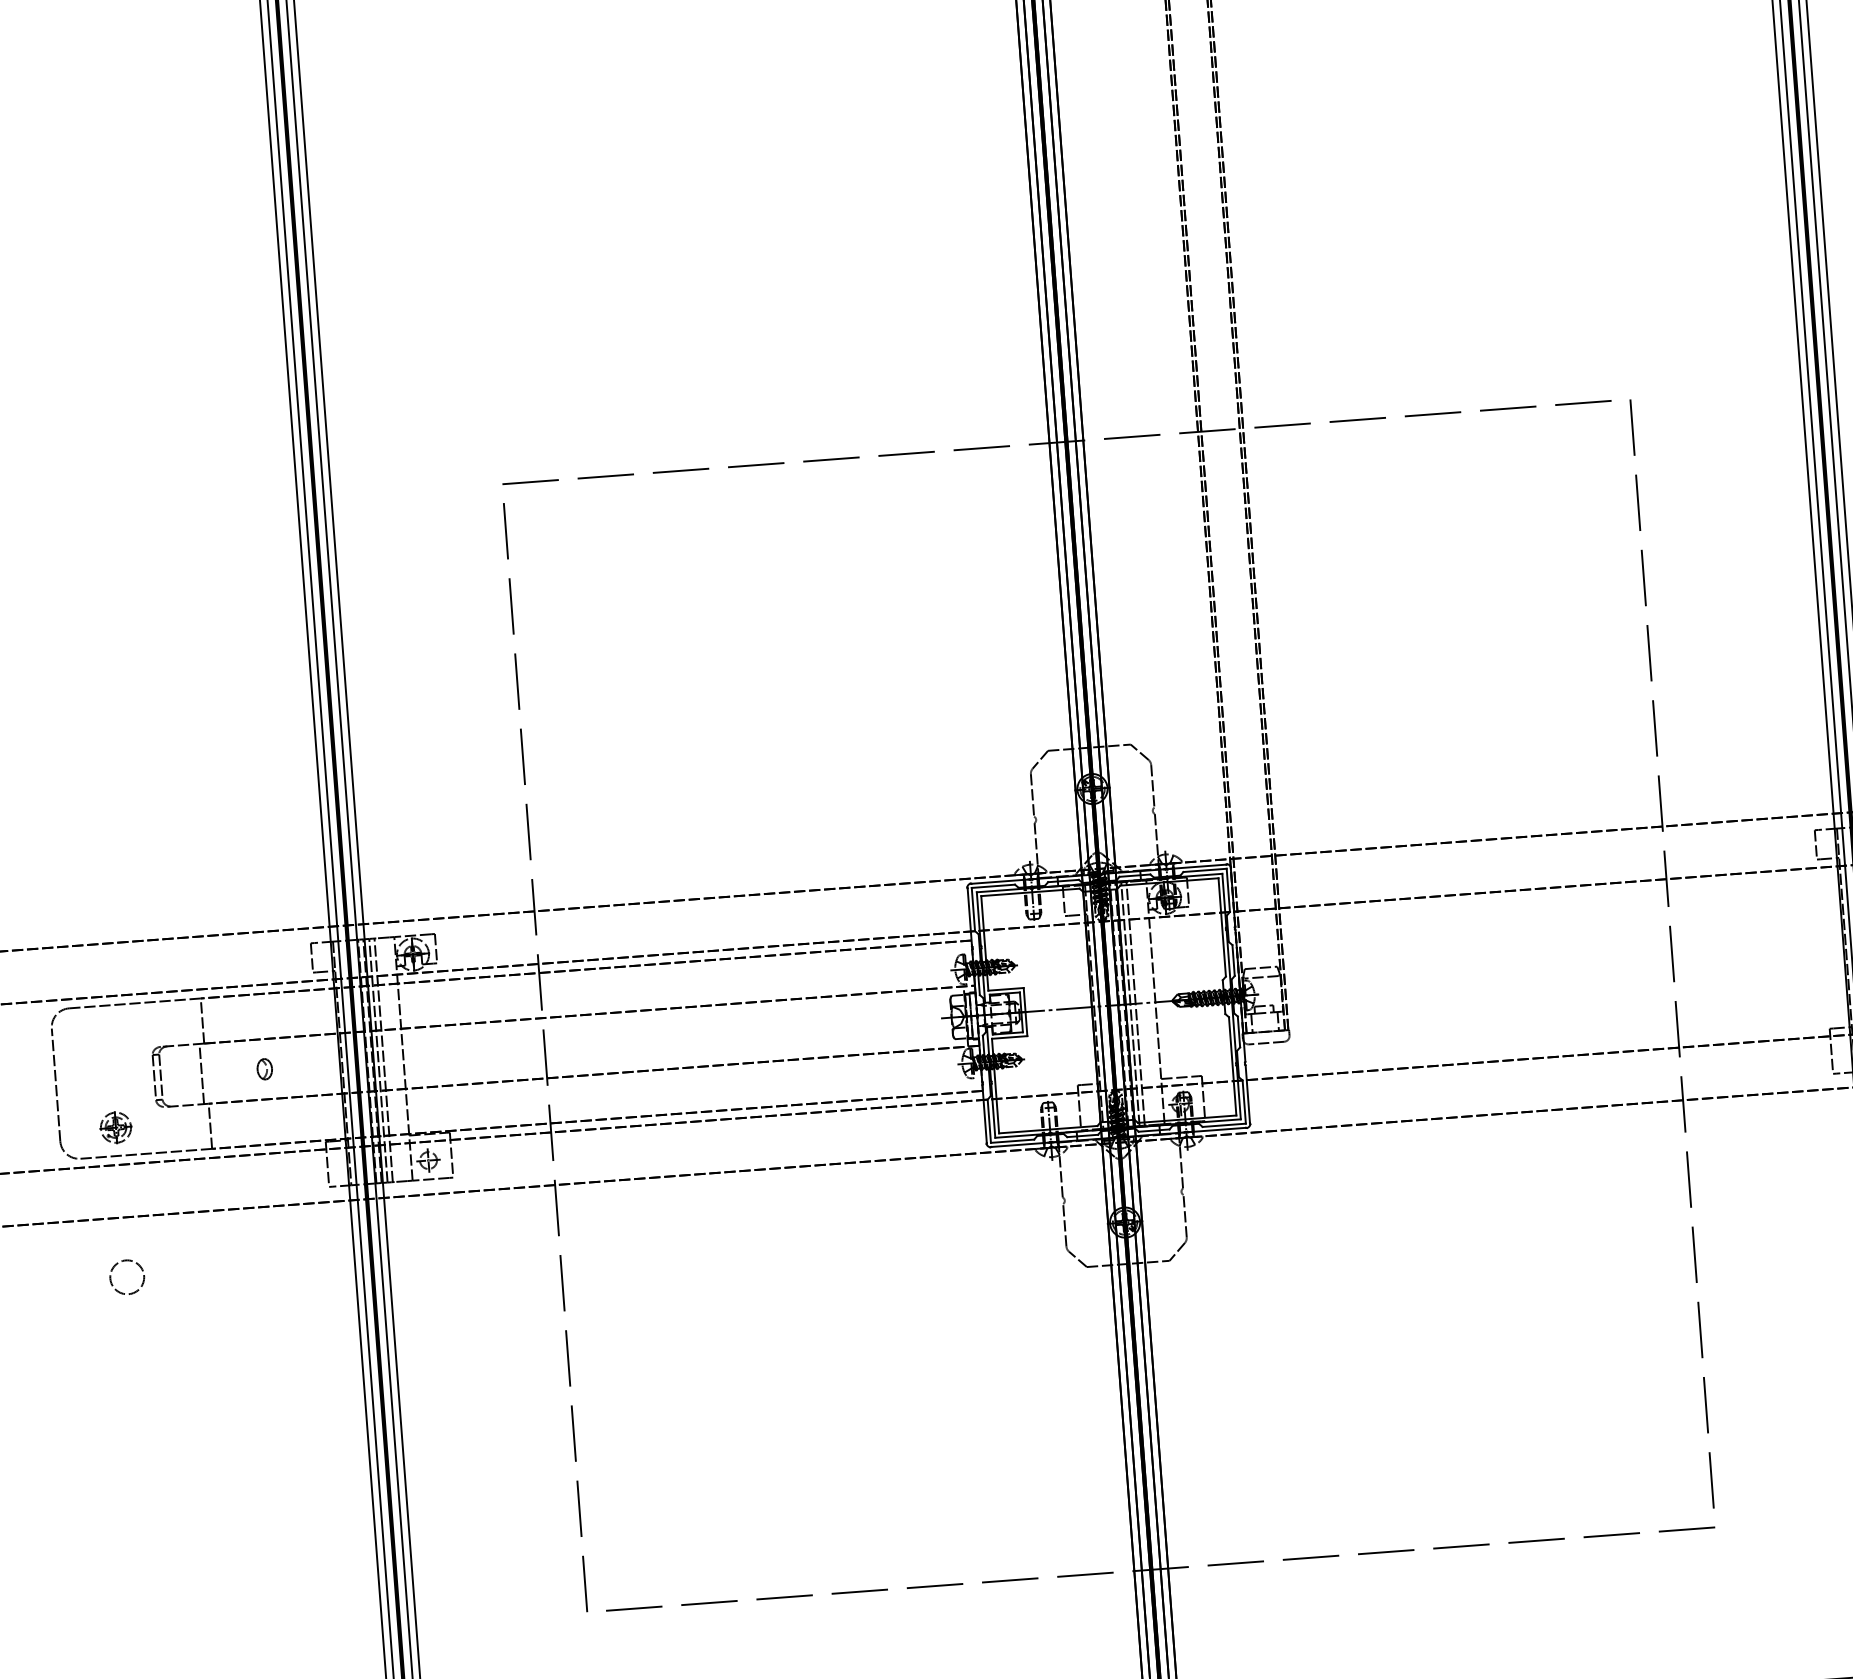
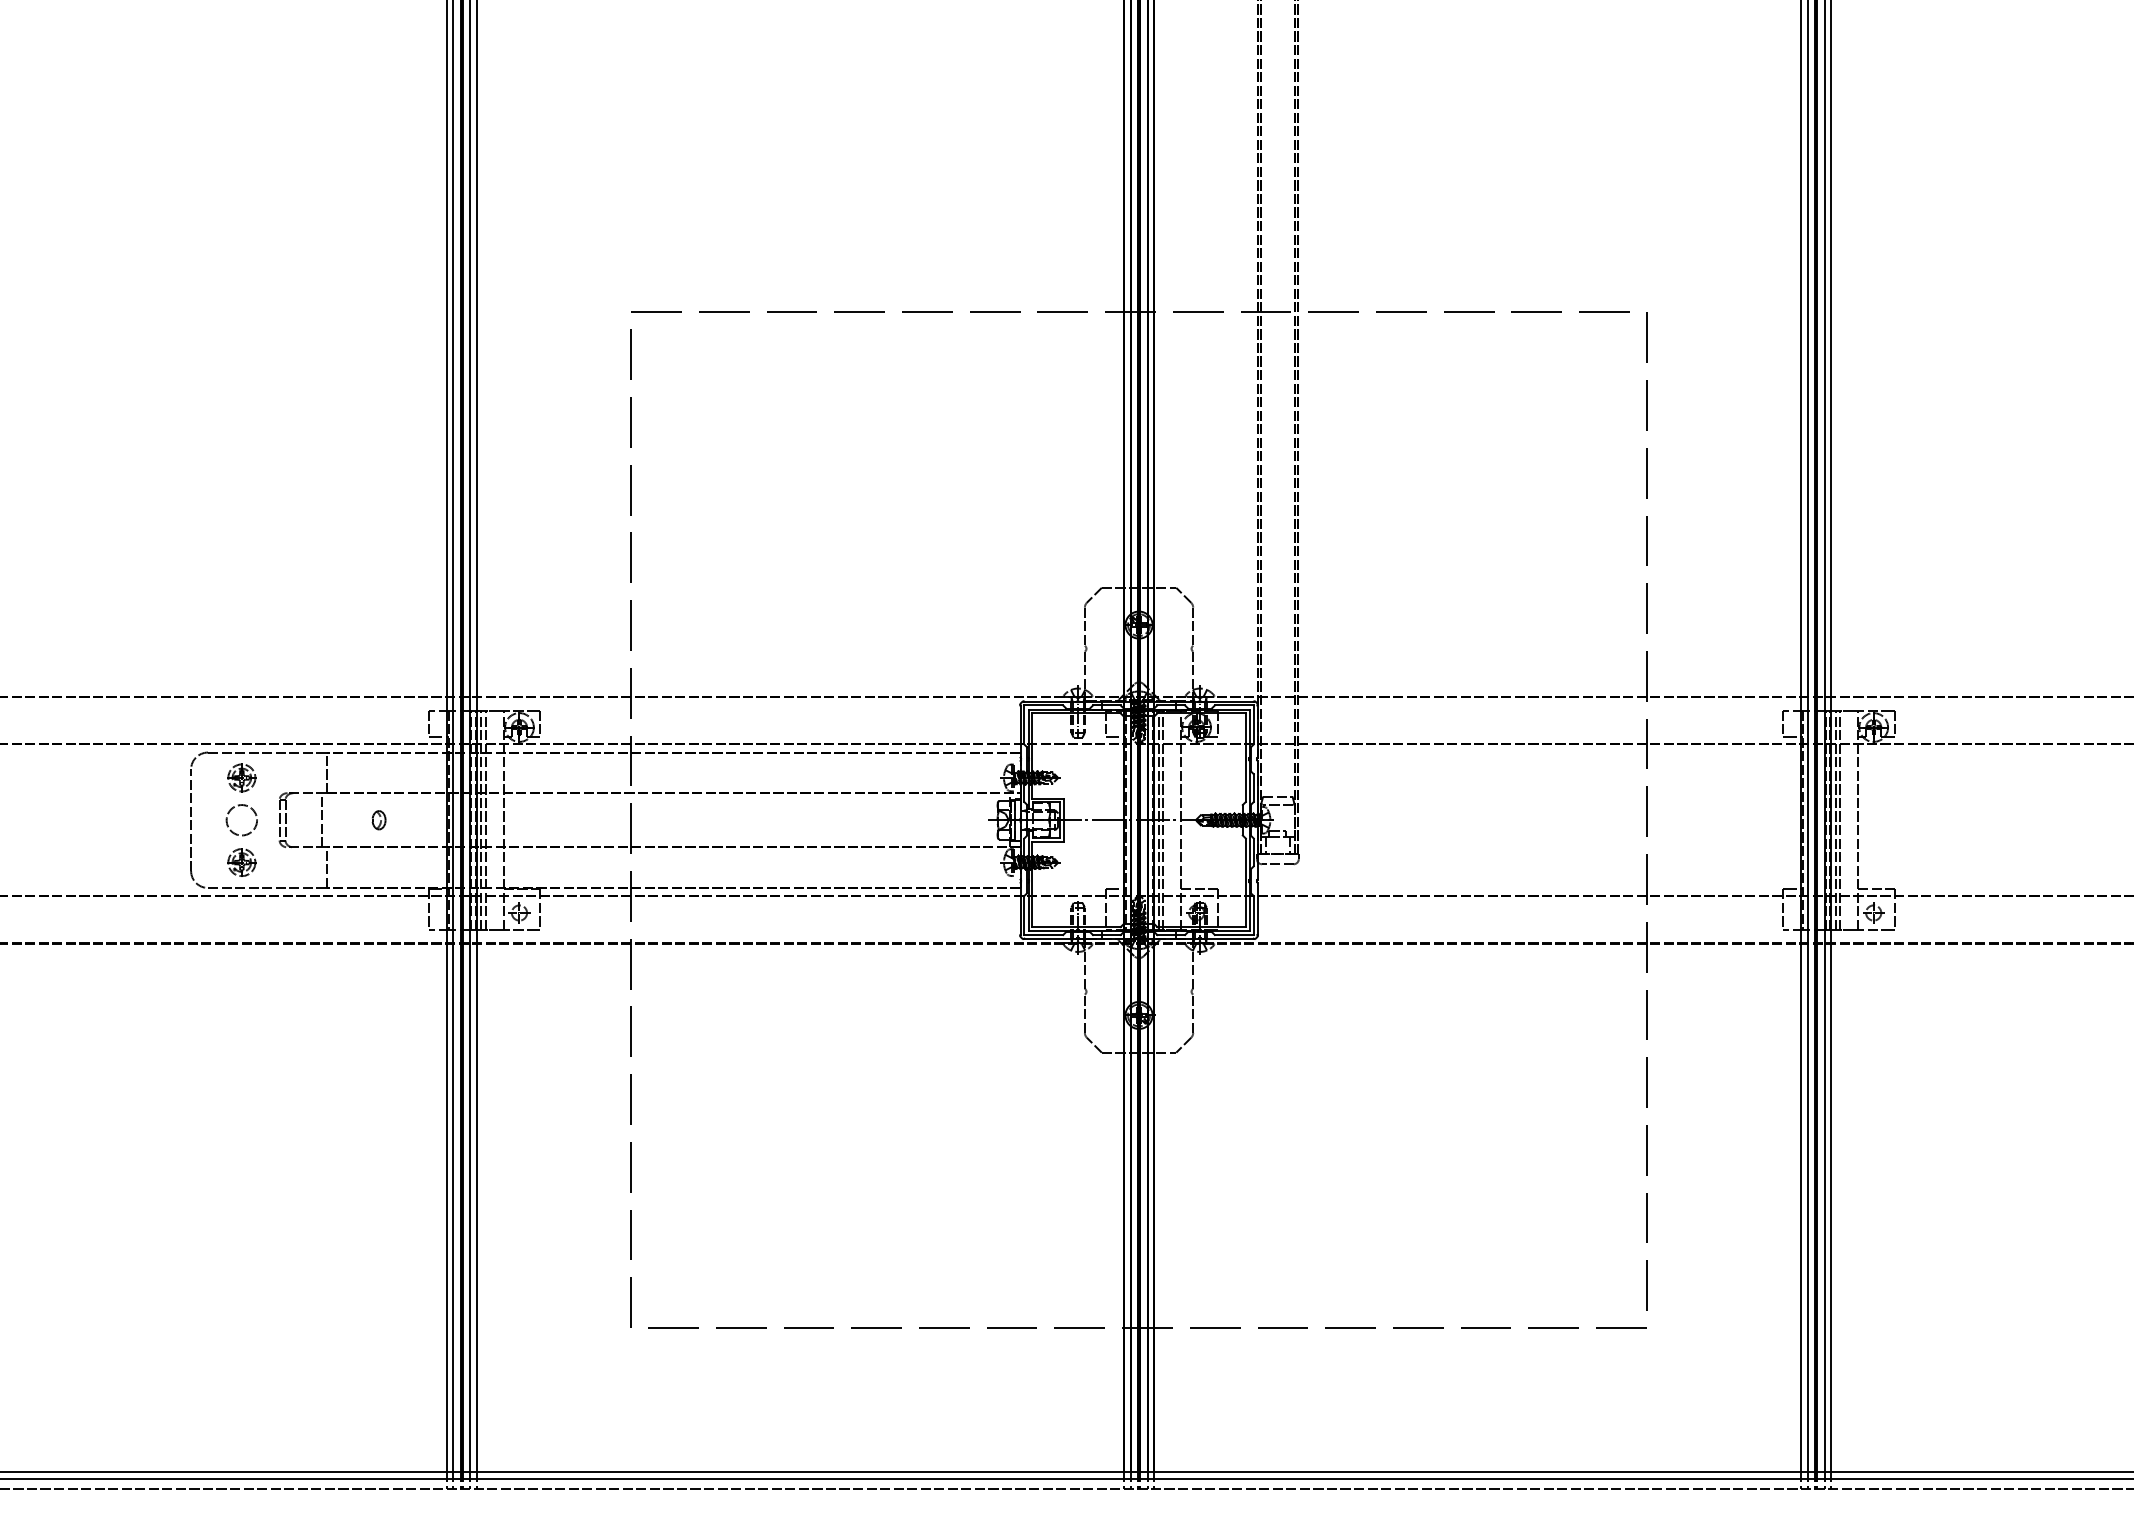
part: (108, 1033) -> (241, 777), added
circle: (126, 1277) -> (241, 820), moved

